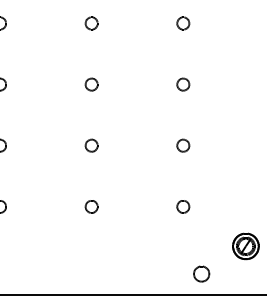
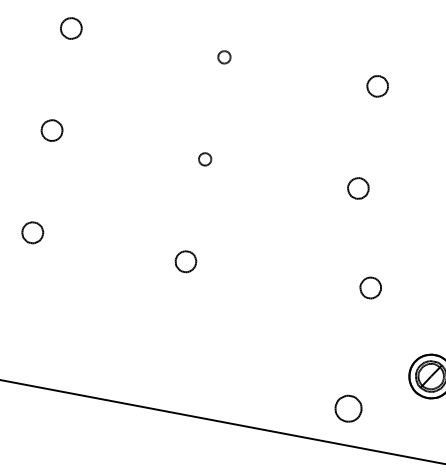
part: (91, 84) -> (224, 57), size x0.6
part: (91, 145) -> (205, 159), size x0.6
part: (183, 206) -> (371, 287), moved

